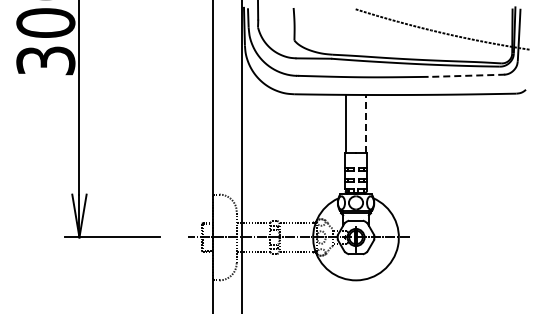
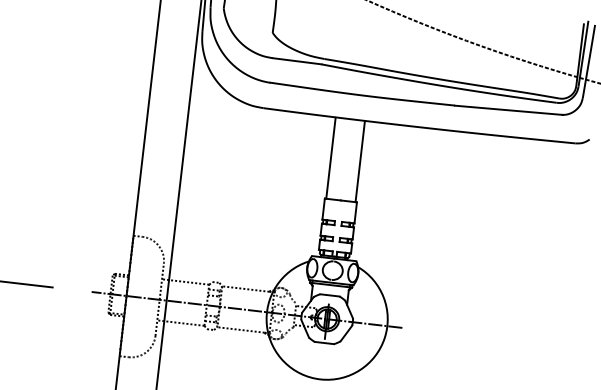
line: (466, 75) -> (508, 109), dashed -> solid
line: (366, 124) -> (360, 162), dashed -> solid

